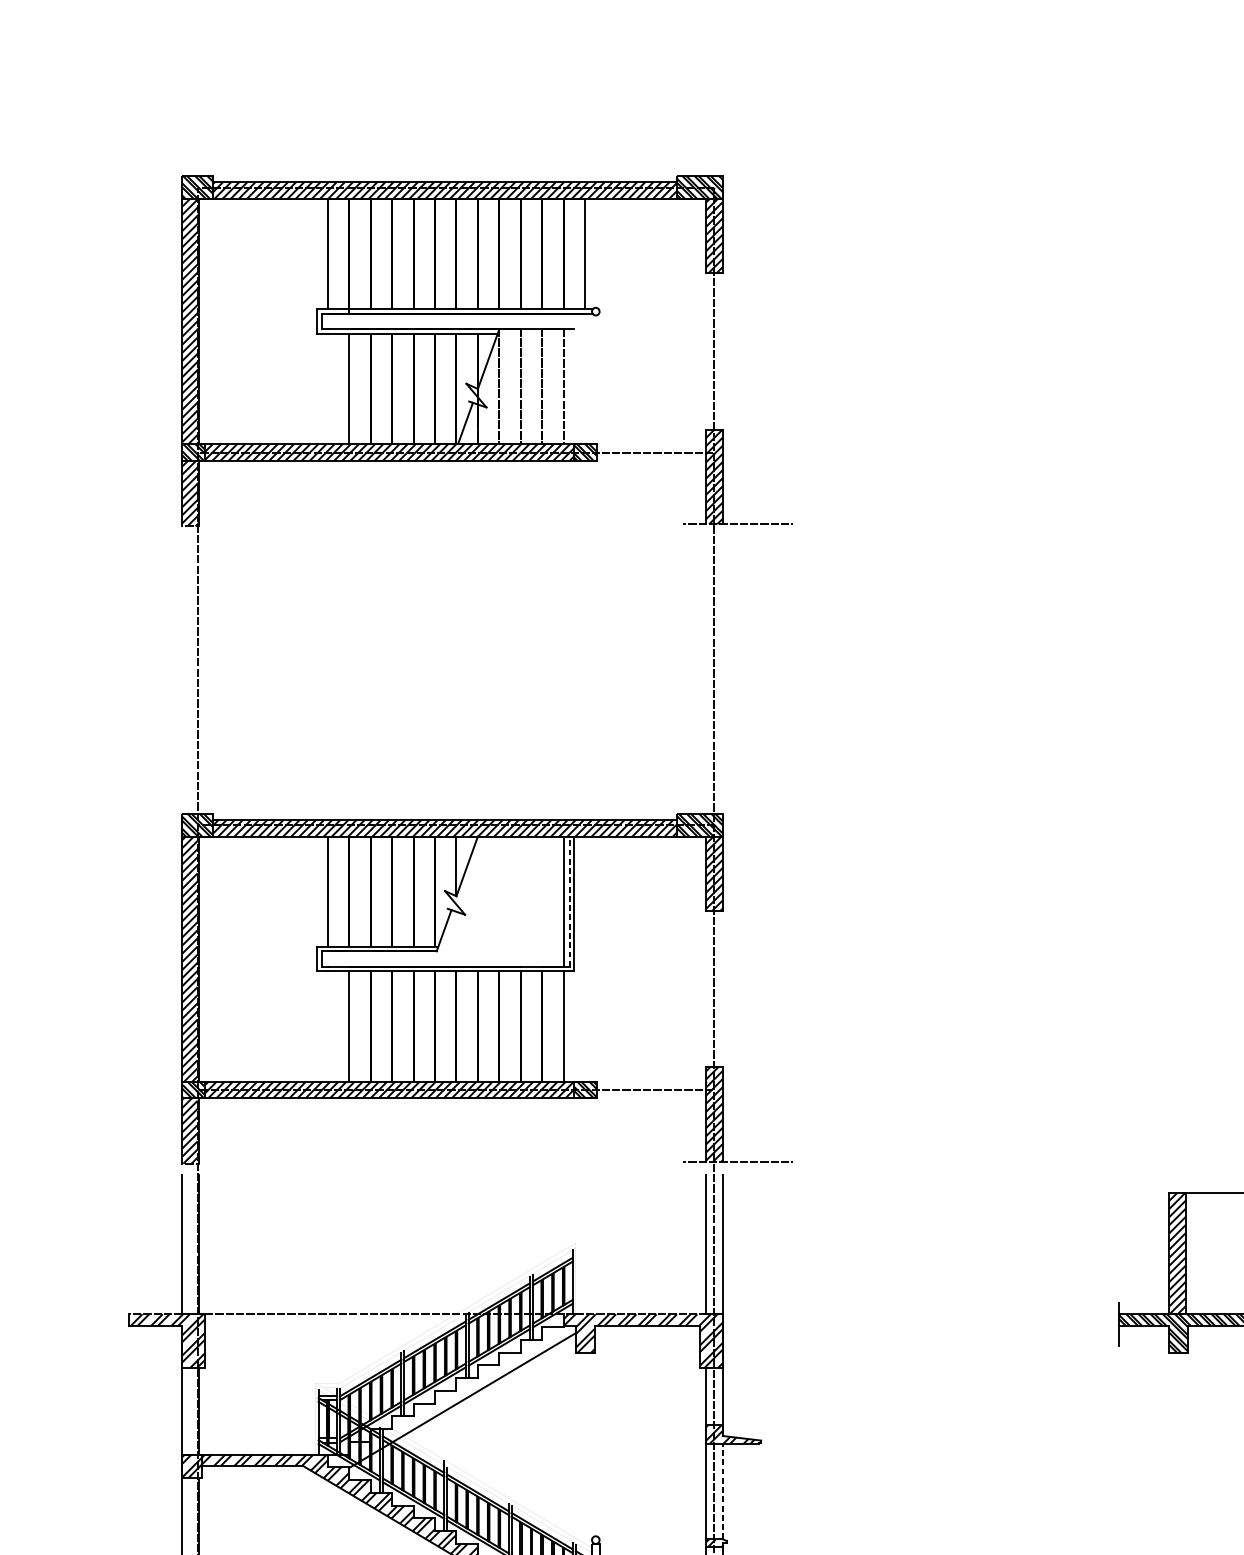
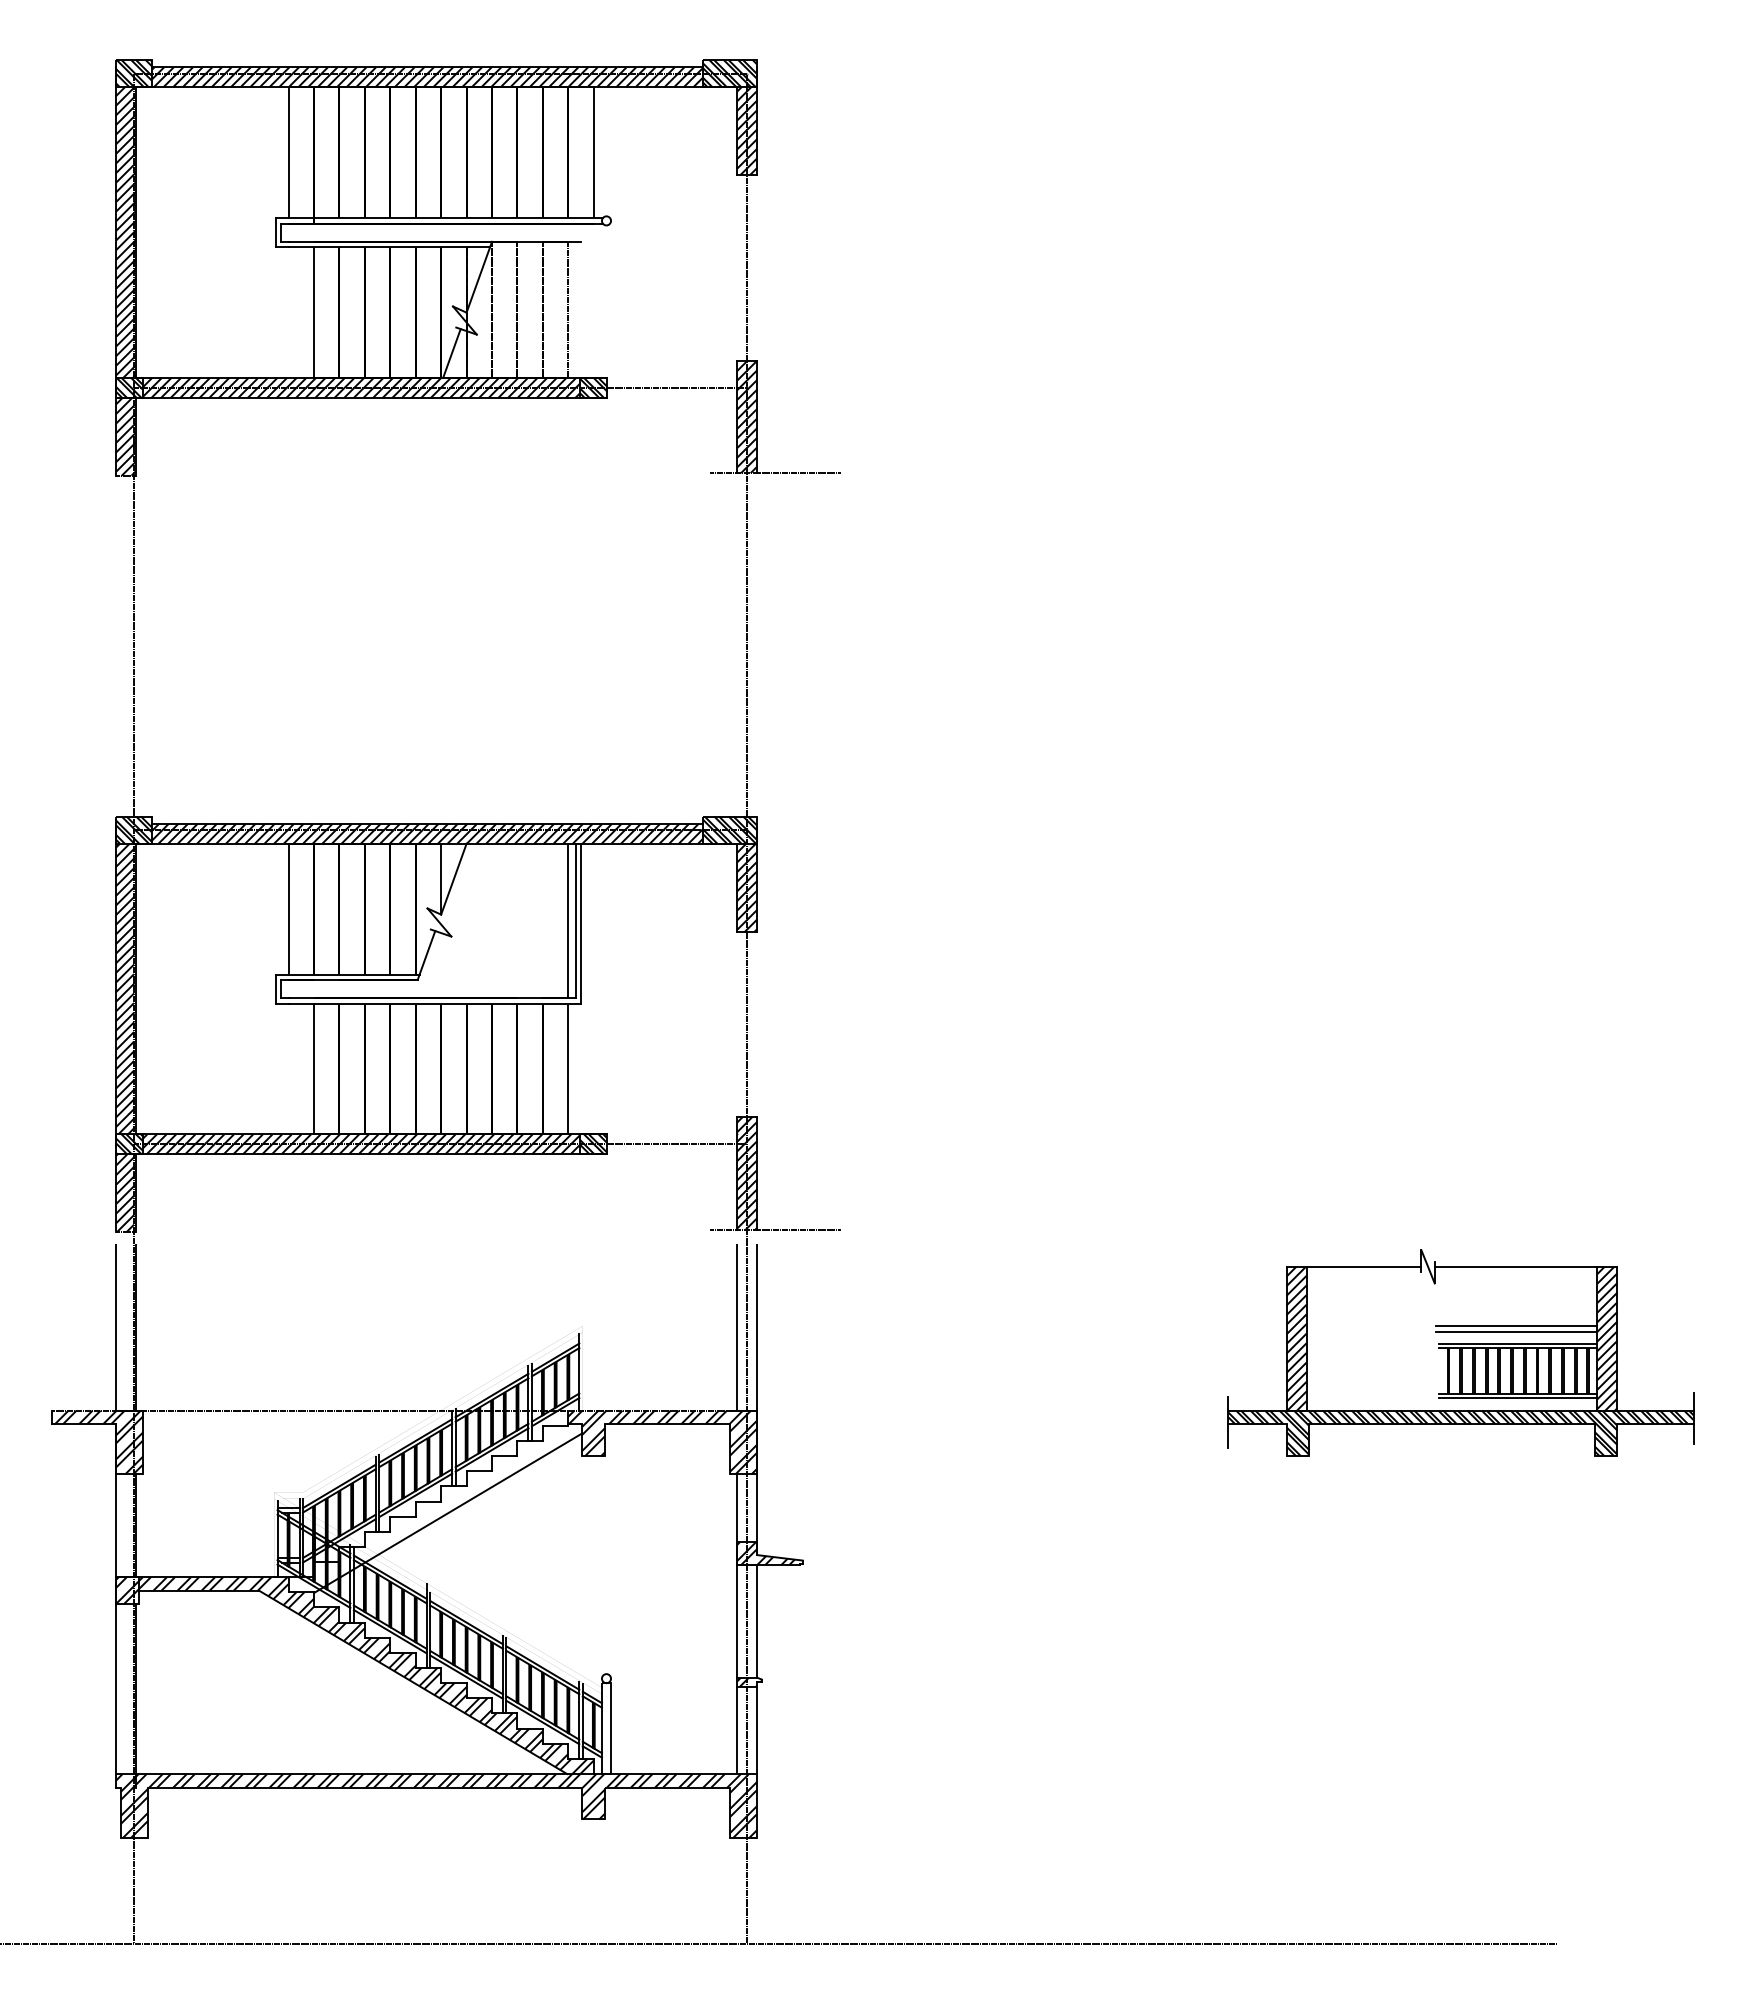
line: (569, 901) -> (575, 920), dashed -> solid
line: (723, 1491) -> (757, 1620), dashed -> solid

